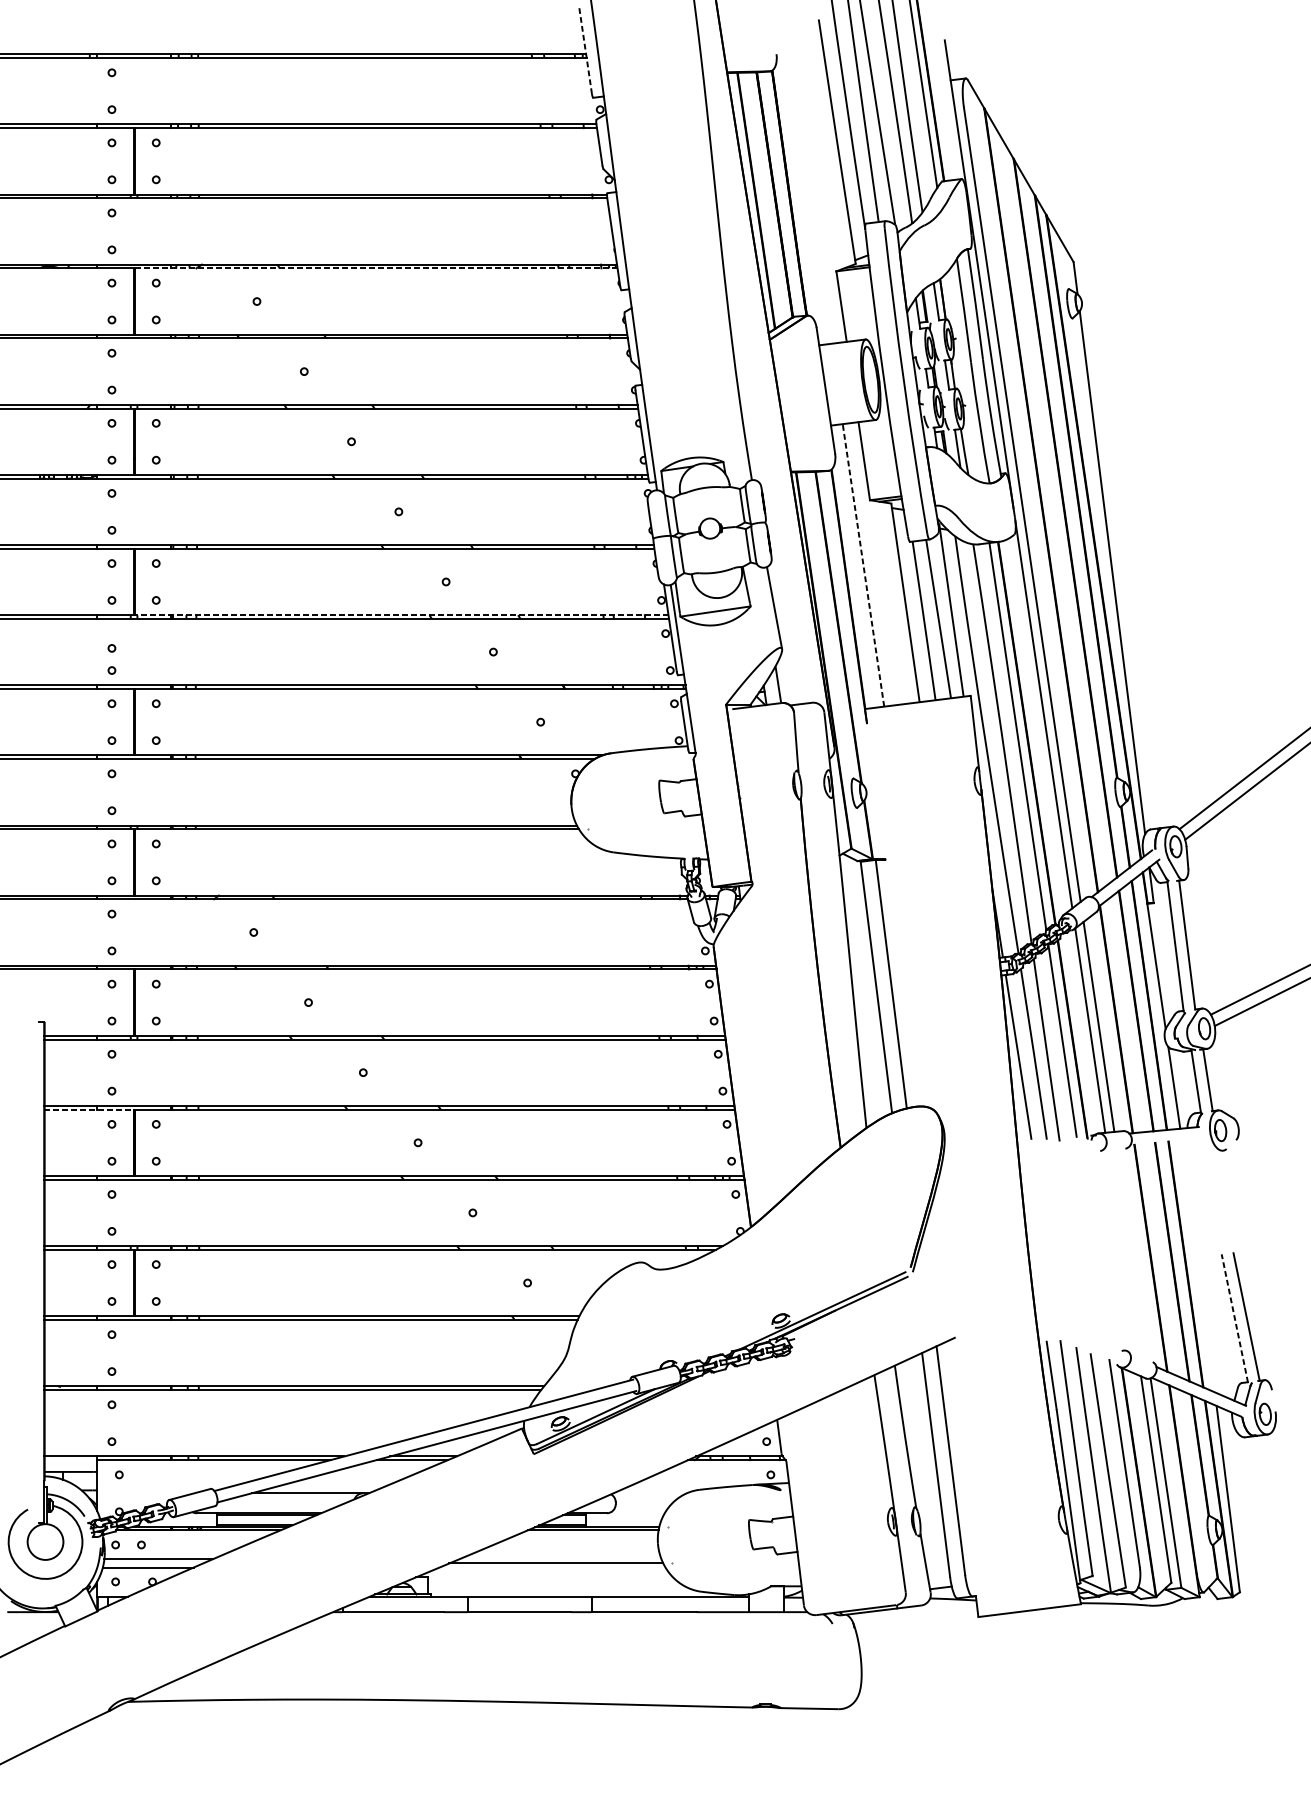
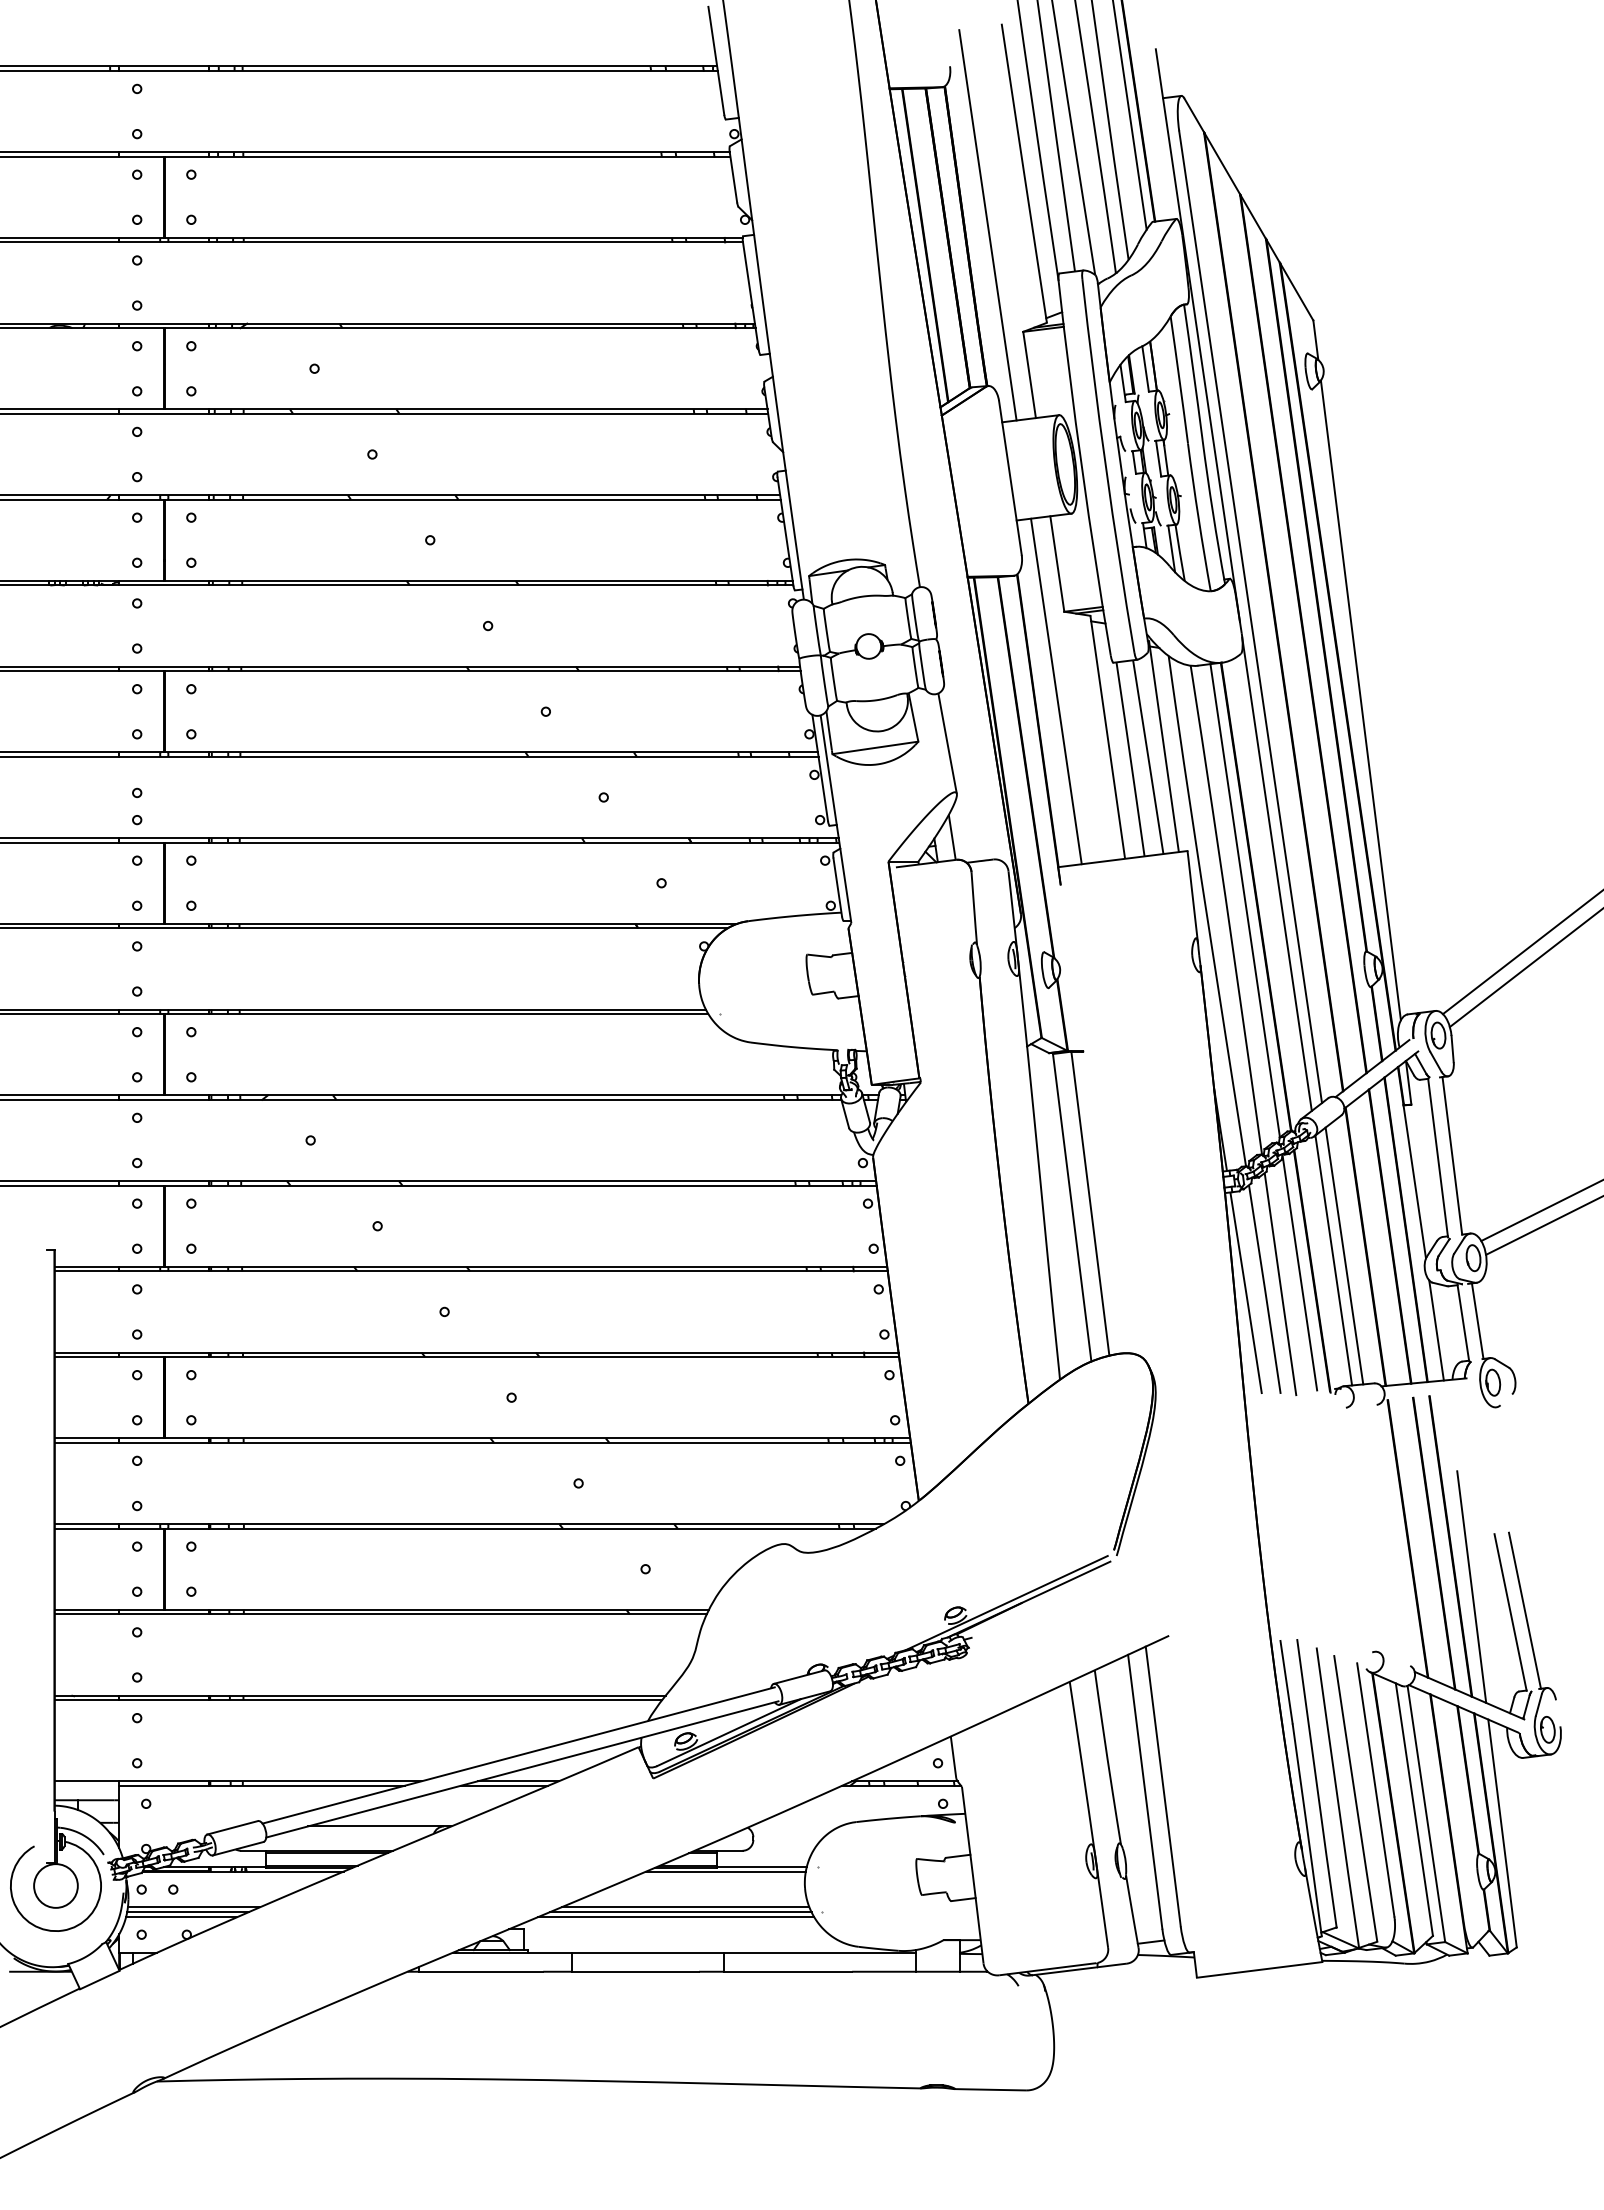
line: (585, 49) -> (716, 60), dashed -> solid
line: (807, 184) -> (987, 225), added
line: (375, 268) -> (459, 328), dashed -> solid
line: (863, 565) -> (1056, 691), dashed -> solid
line: (401, 615) -> (491, 752), dashed -> solid
line: (89, 1109) -> (109, 1357), dashed -> solid
line: (1202, 1297) -> (1471, 1586), added
line: (1234, 1318) -> (1510, 1612), dashed -> solid
line: (560, 1559) -> (685, 1907), added
line: (153, 1563) -> (187, 1912), added
line: (552, 1567) -> (676, 1917), added

